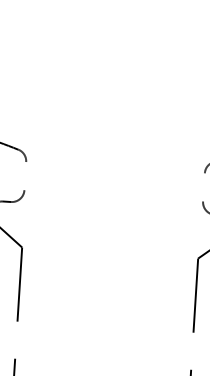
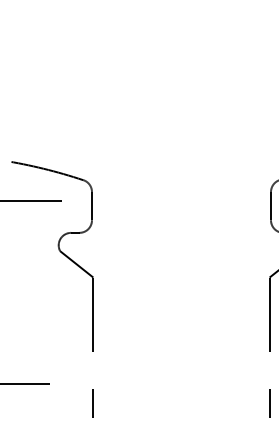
line: (24, 176) -> (91, 206), added
line: (204, 187) -> (271, 206), added

